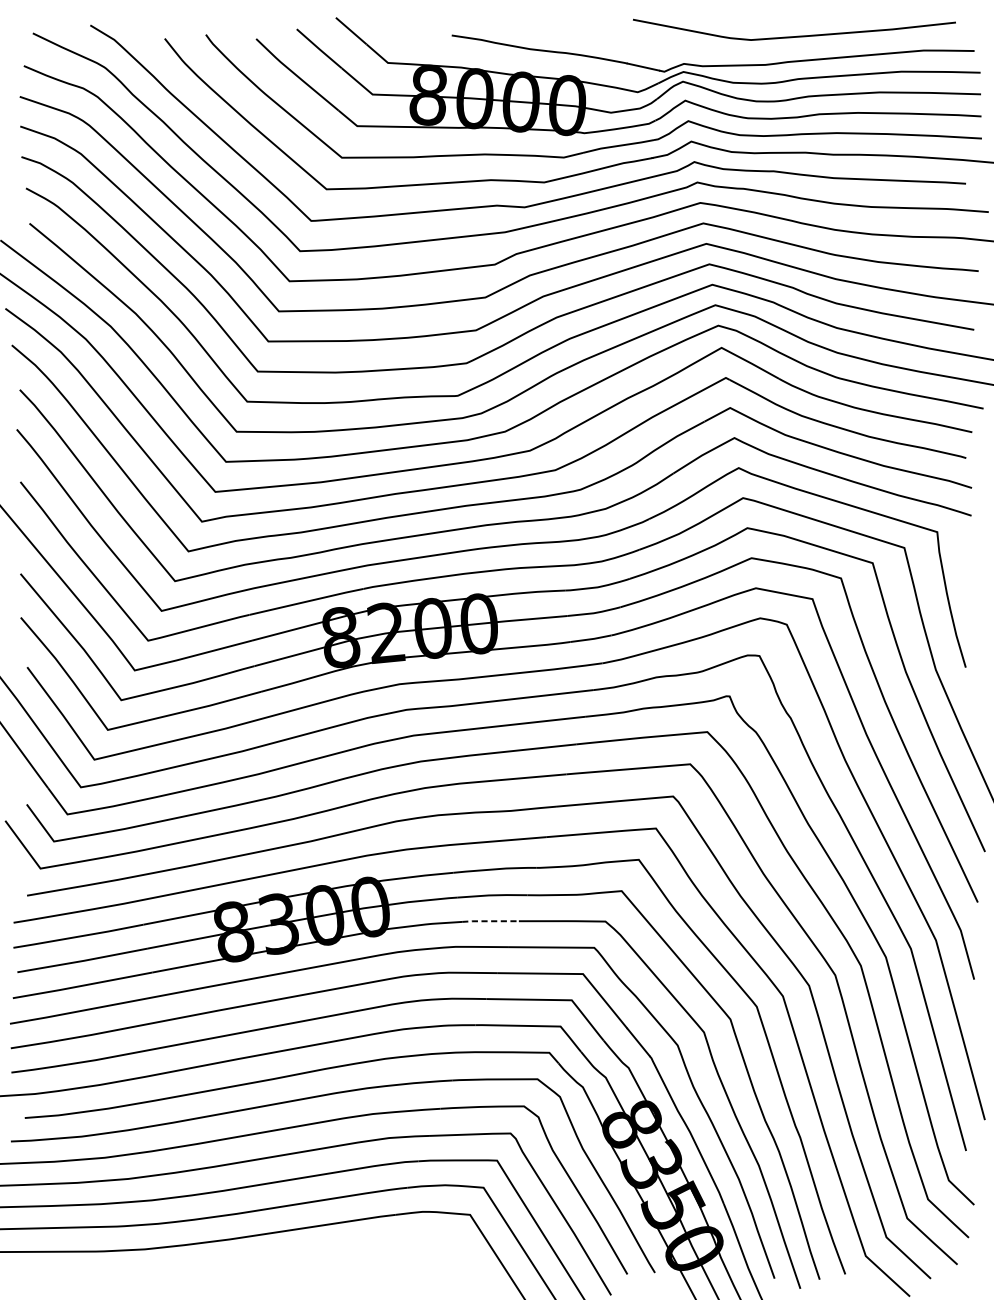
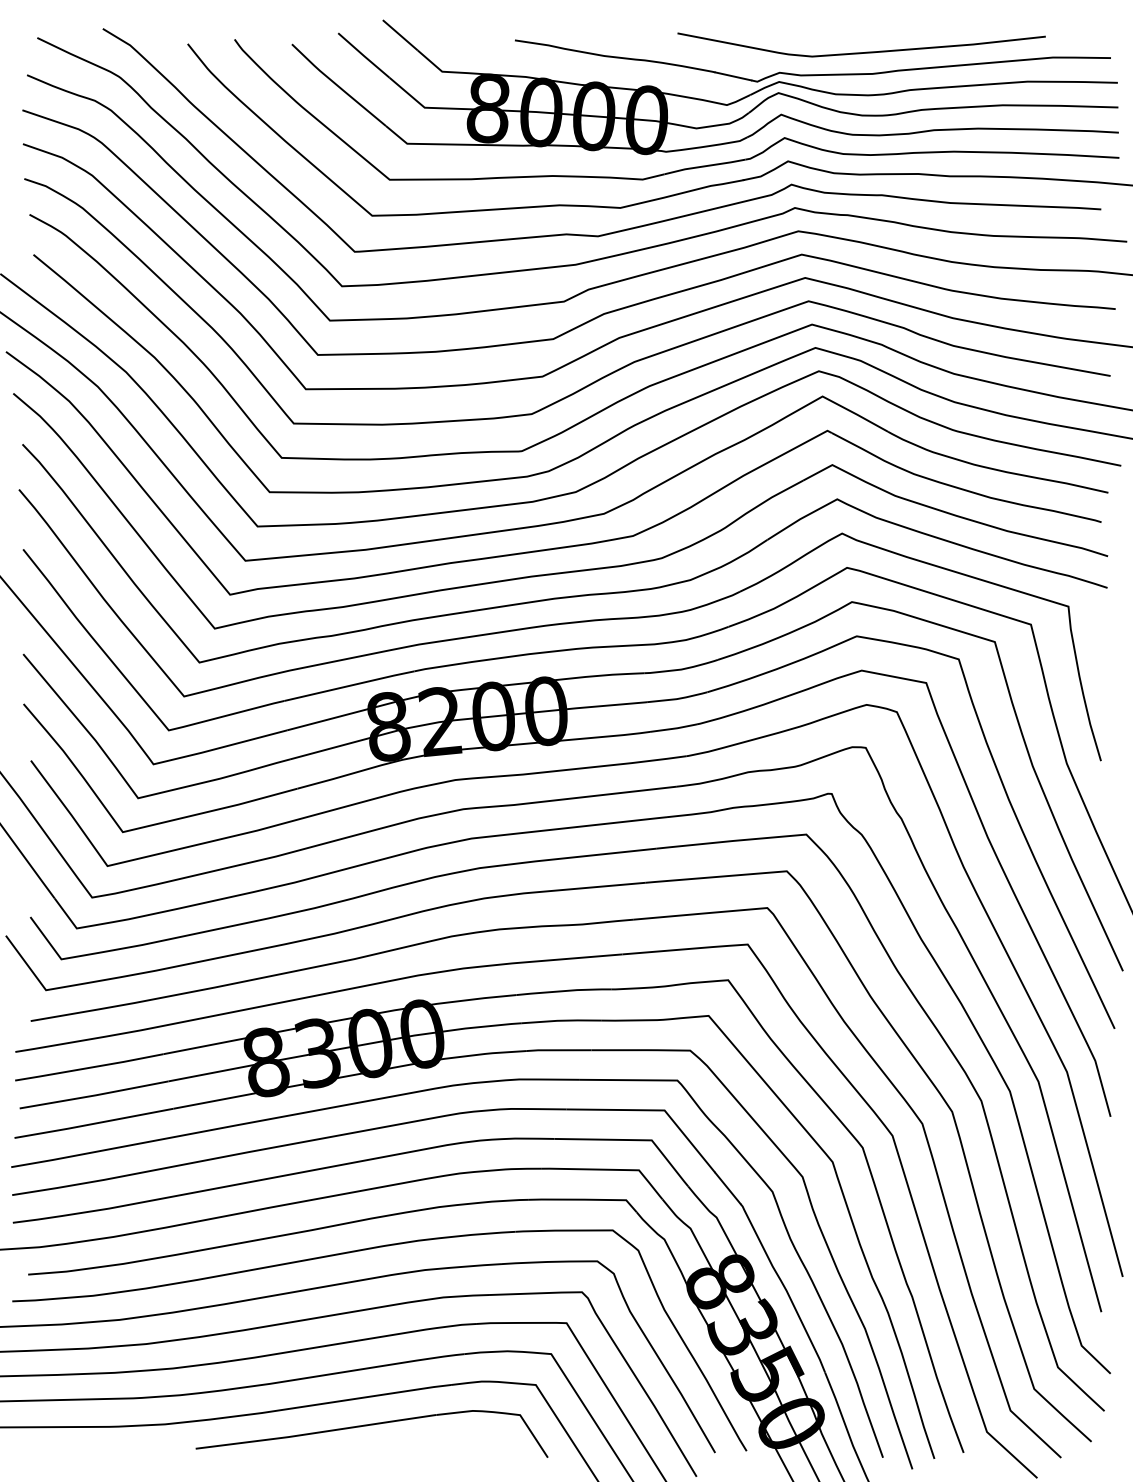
curve: (794, 36) -> (861, 52), moved
line: (489, 921) -> (558, 1050), dashed -> solid
part: (325, 1250) -> (371, 1425), added

